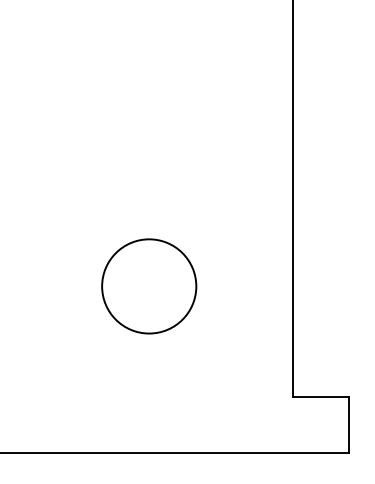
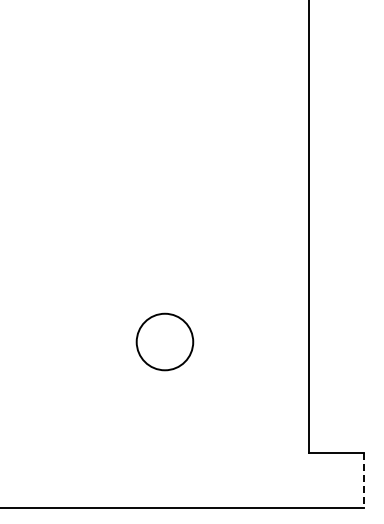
circle: (148, 285) -> (164, 341), size x0.6
line: (348, 424) -> (364, 480), solid -> dashed

